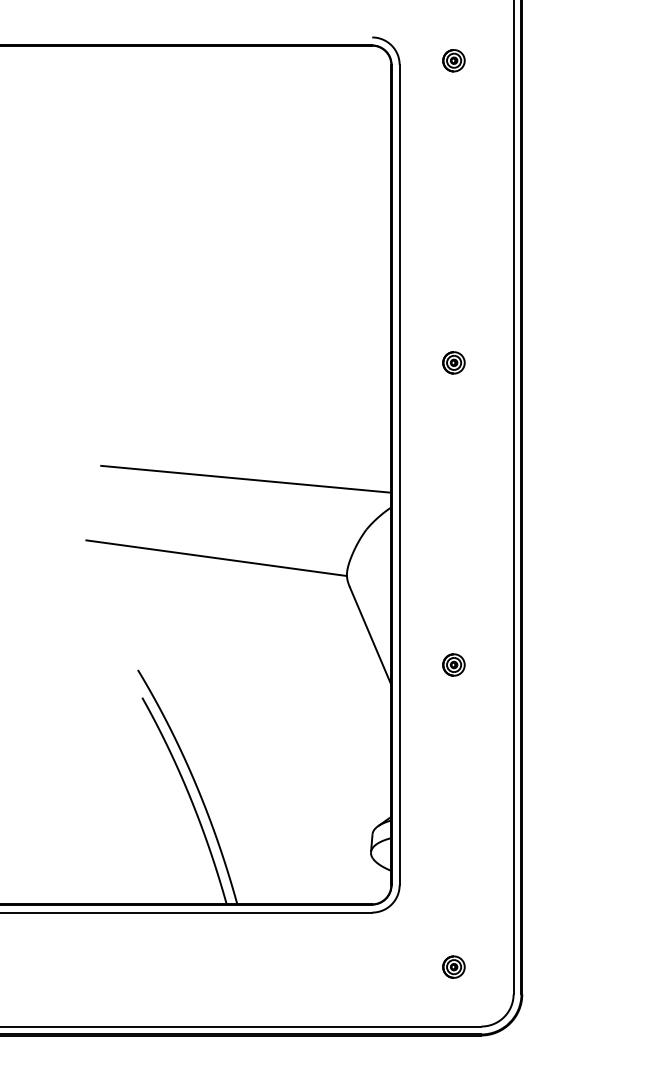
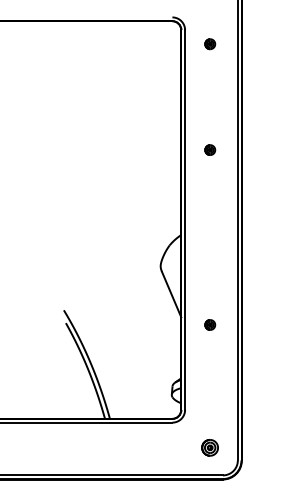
part: (454, 61) -> (210, 44), moved
part: (454, 361) -> (210, 149), moved
line: (245, 478) -> (113, 221), removed
line: (216, 558) -> (100, 258), removed
part: (454, 663) -> (210, 324), moved
part: (454, 966) -> (210, 447), size x1.6

